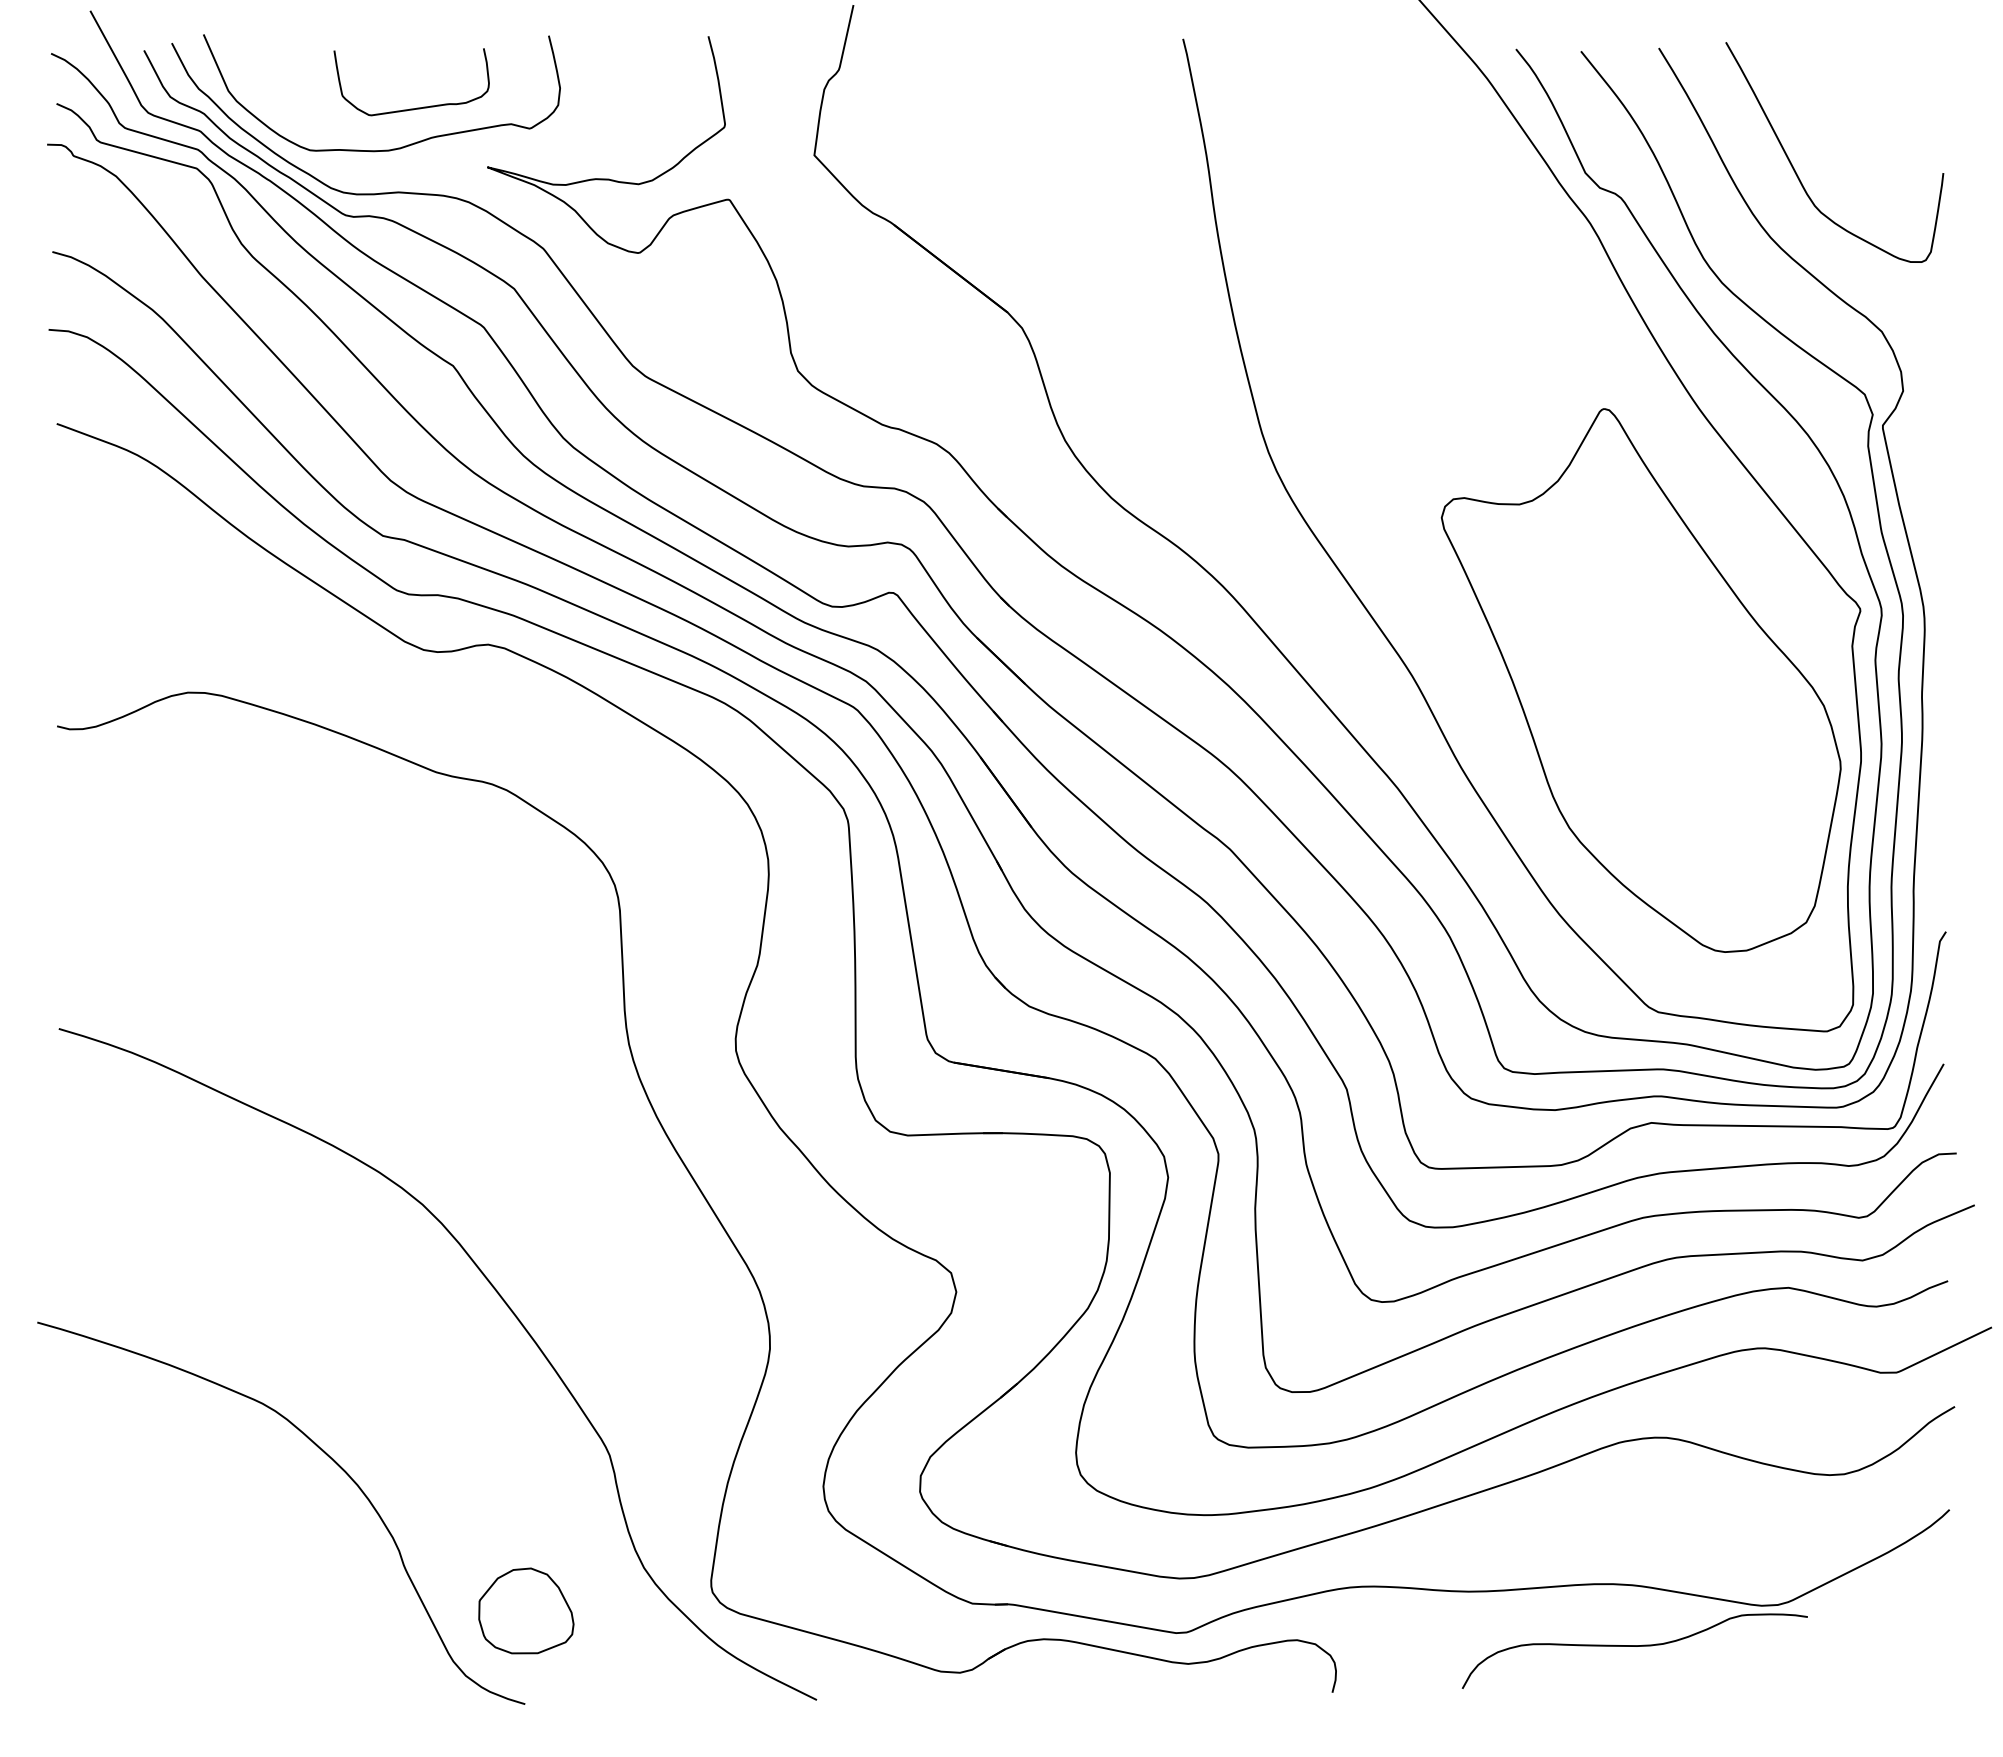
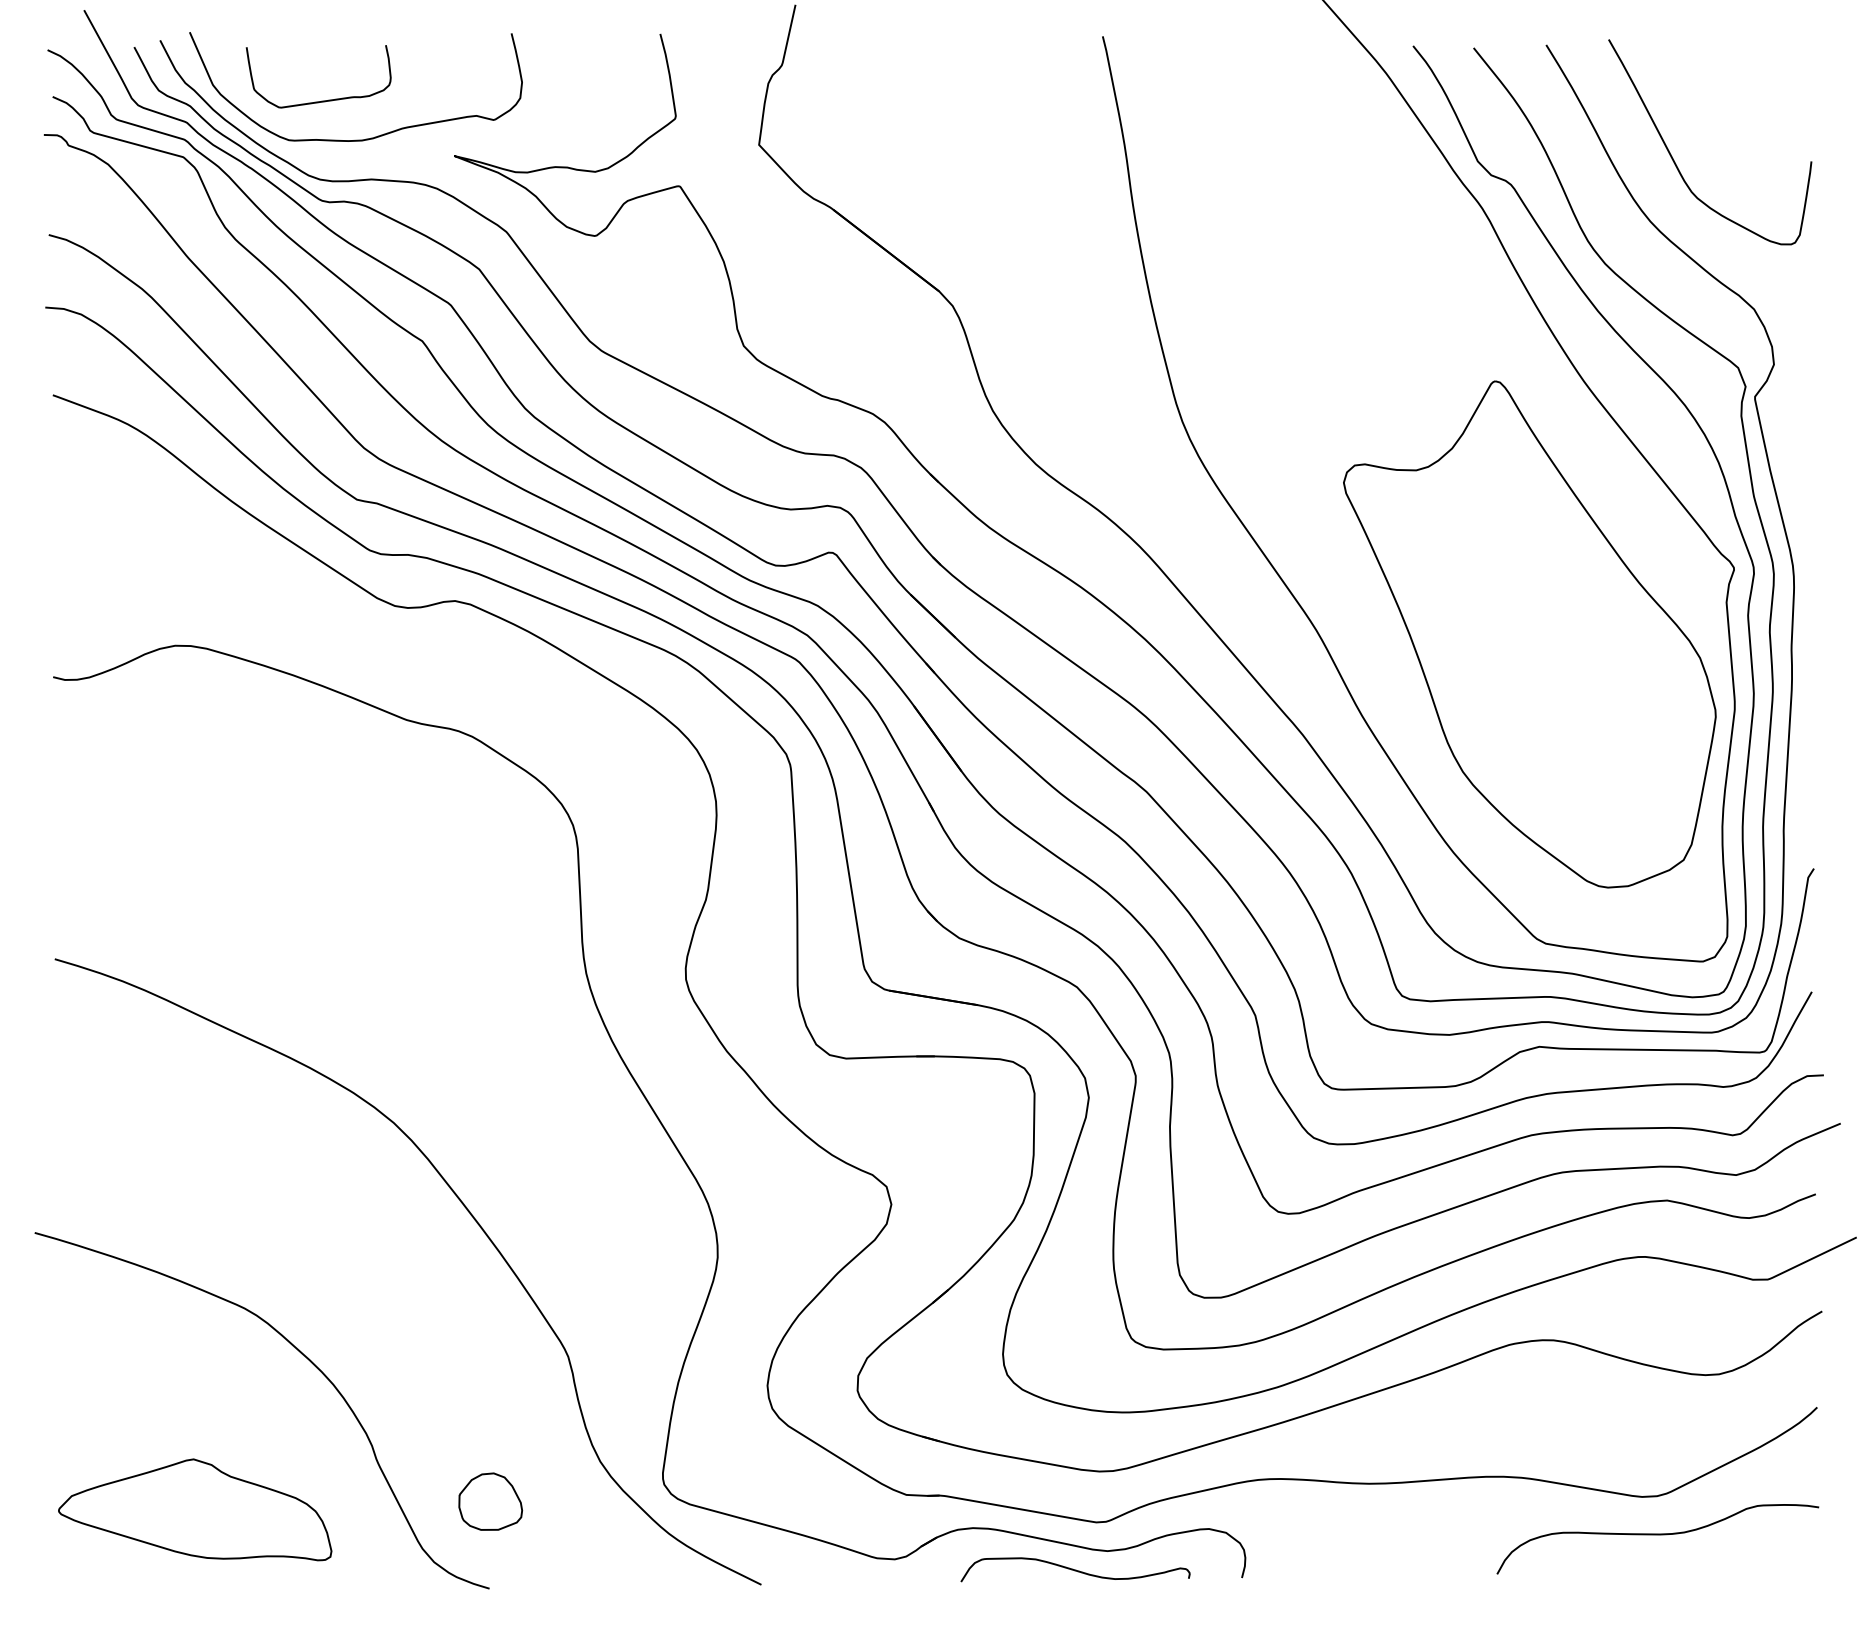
curve: (414, 107) -> (321, 100), moved
part: (526, 1610) -> (490, 1501), size x0.71
part: (209, 1619) -> (195, 1509), added
curve: (1634, 1647) -> (1657, 1535), moved
curve: (1153, 1683) -> (1075, 1569), added

